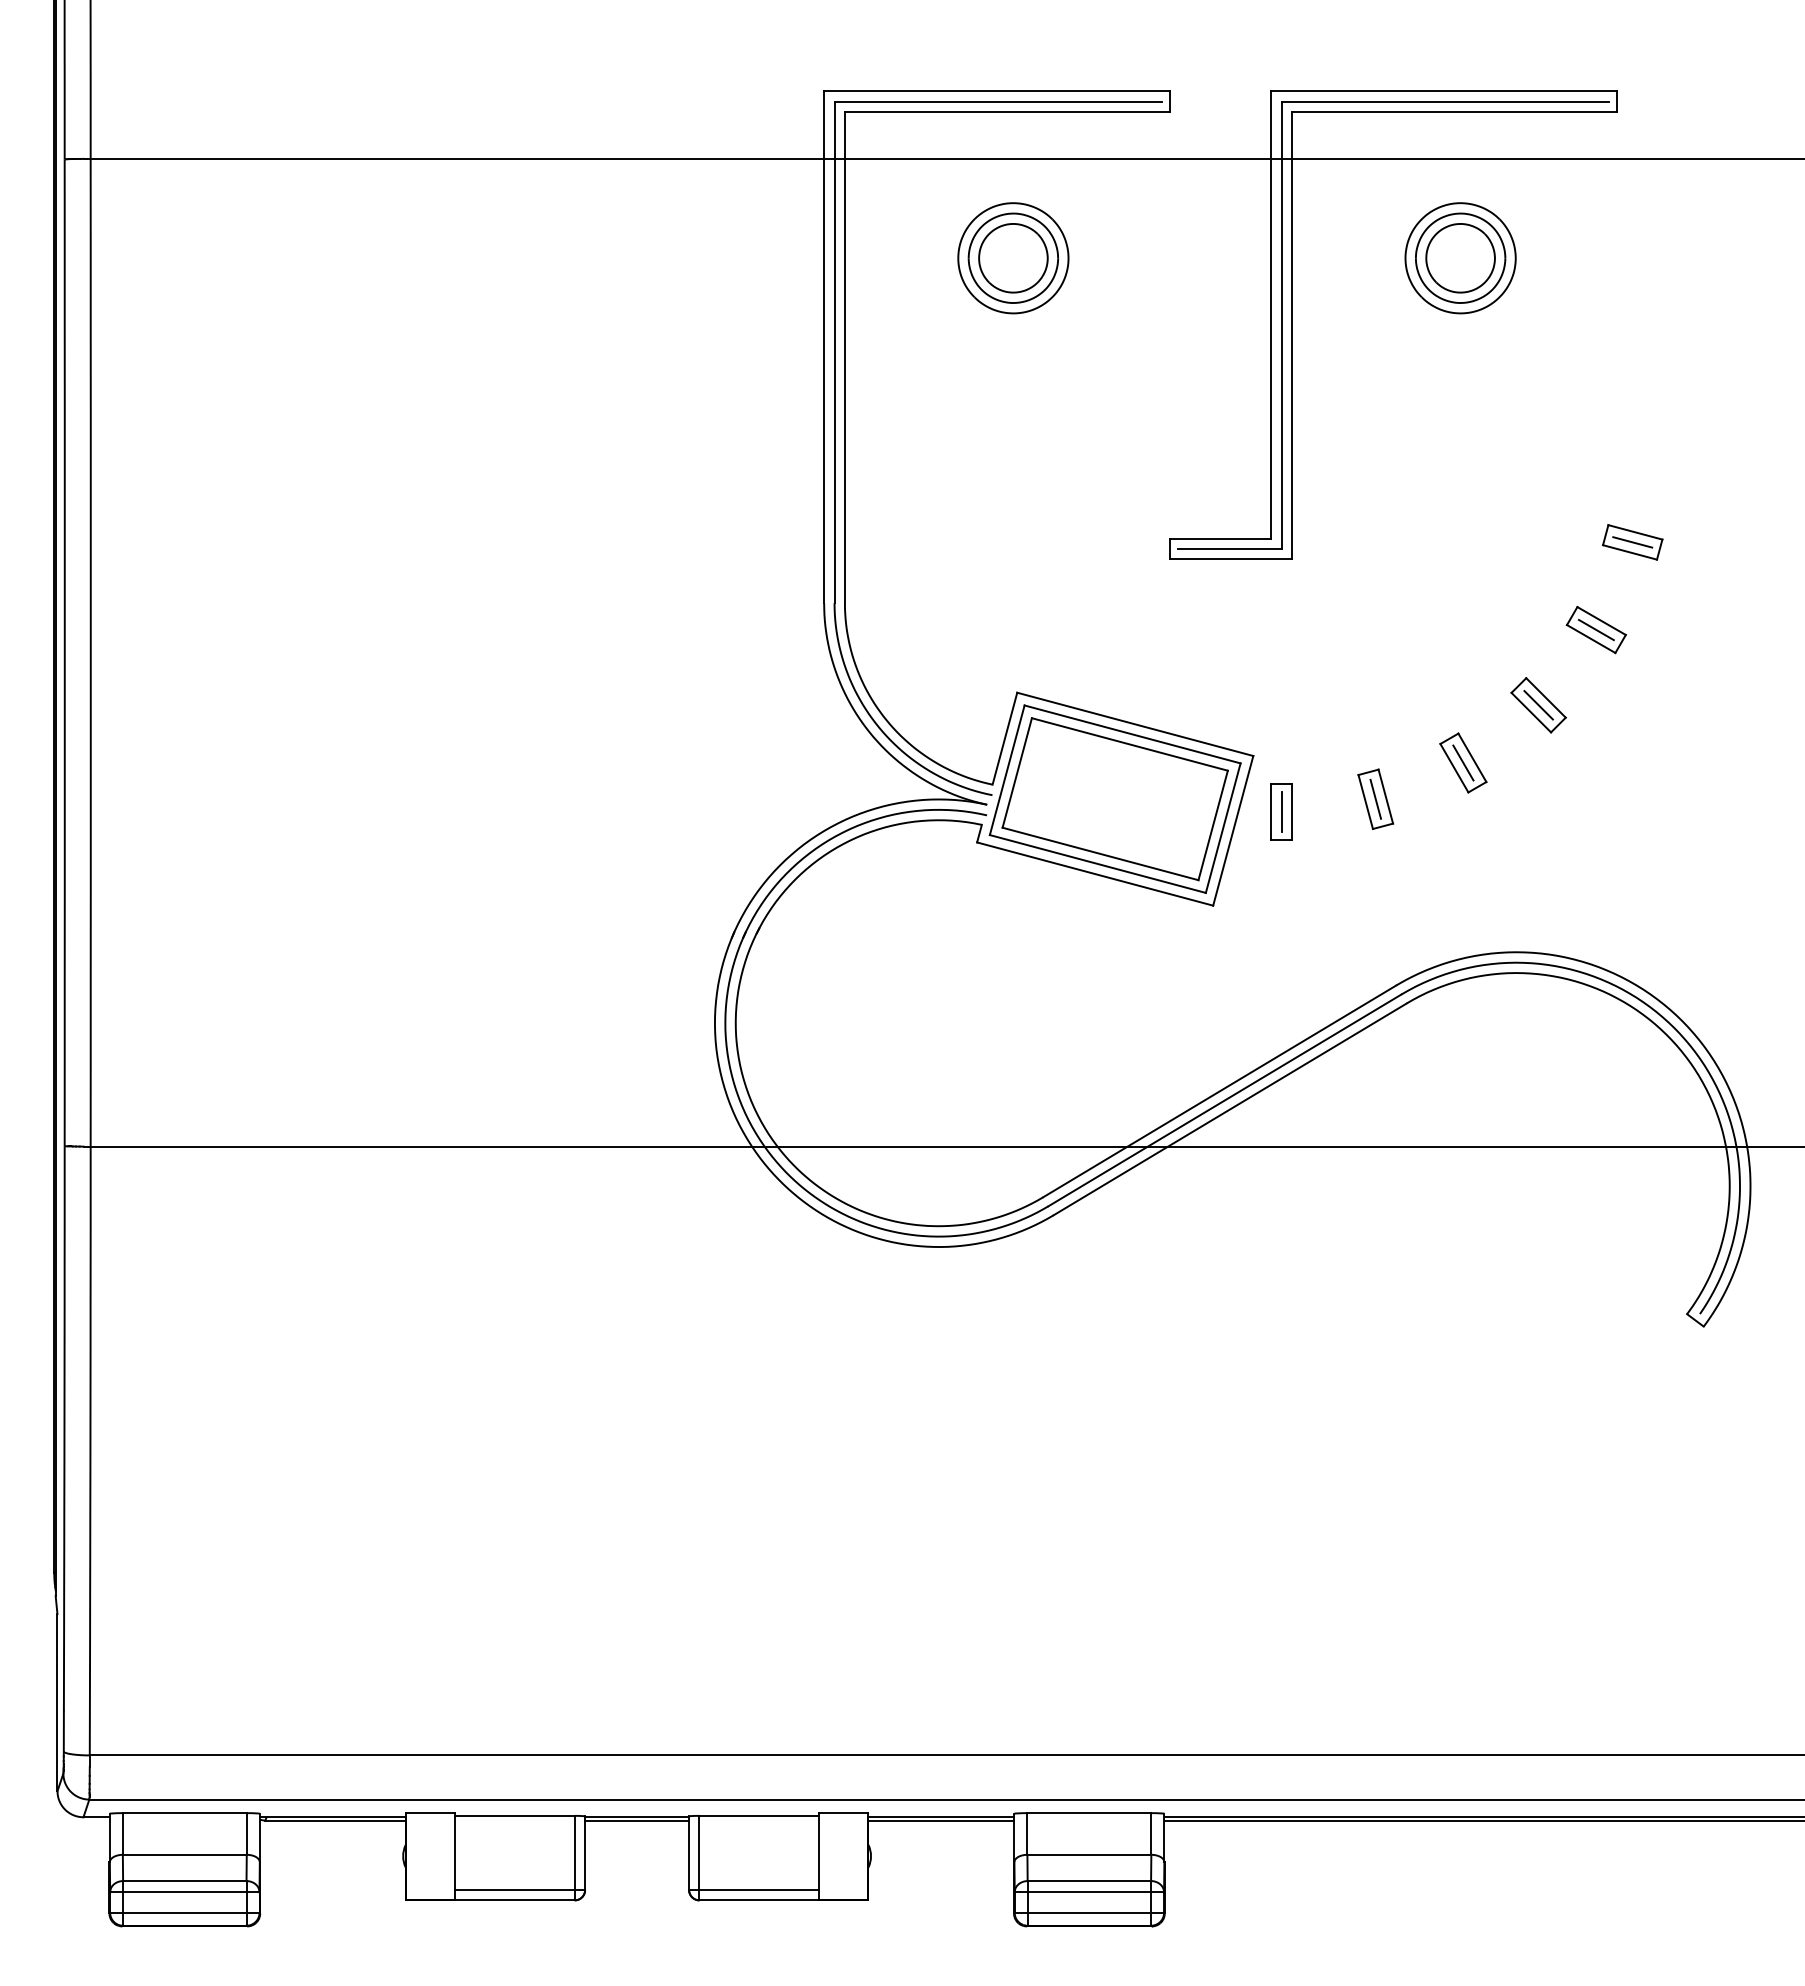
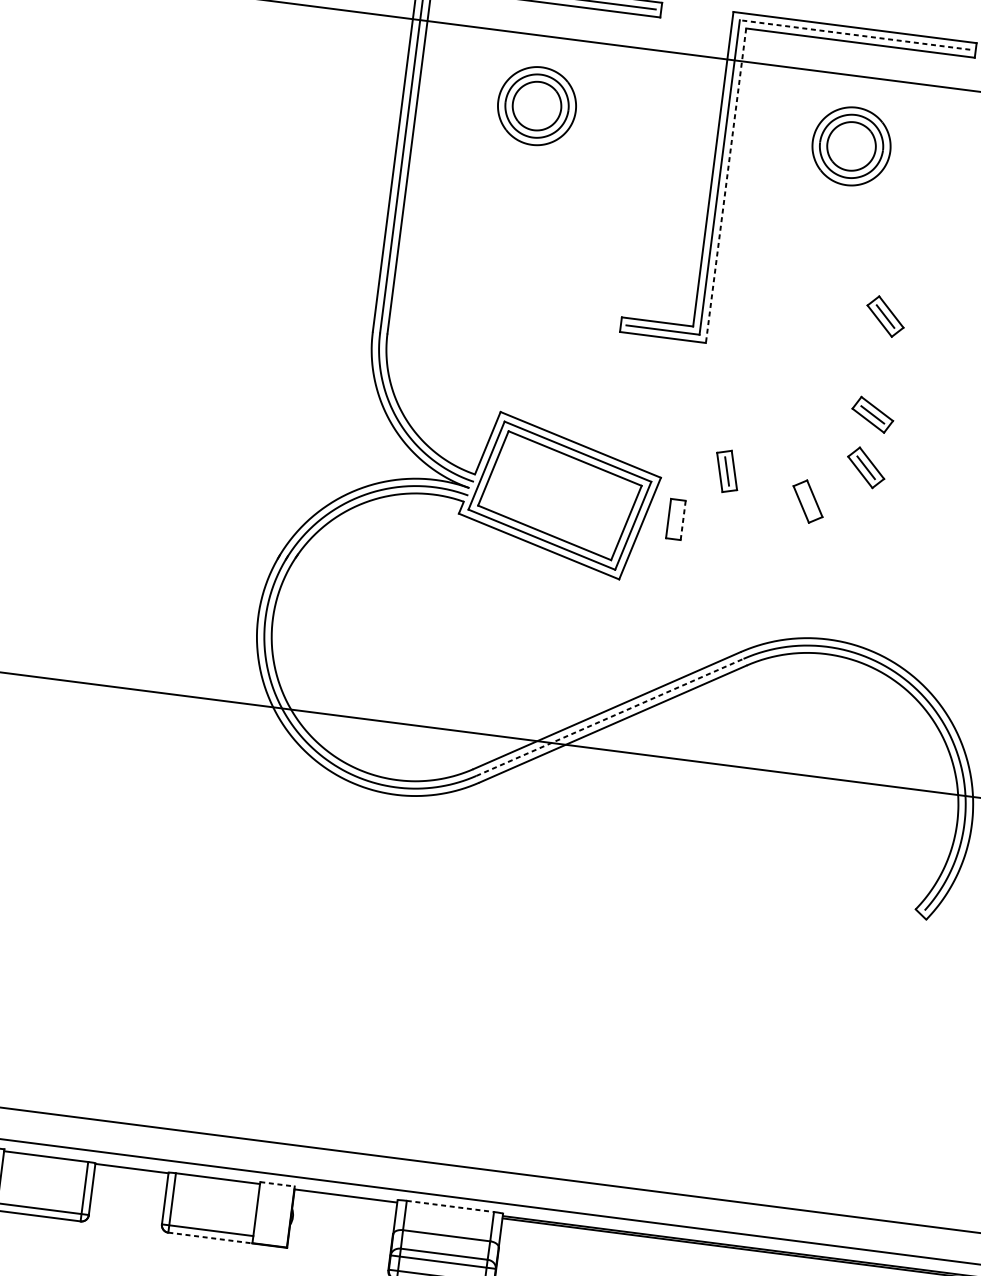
line: (1445, 101) -> (855, 34), solid -> dashed
line: (1292, 335) -> (726, 185), solid -> dashed
part: (1538, 490) -> (885, 316), added
part: (1632, 542) -> (946, 361), removed
part: (1595, 629) -> (872, 414), moved
line: (1463, 762) -> (808, 501), removed
part: (1375, 798) -> (726, 470), moved
line: (1281, 811) -> (675, 519), removed
line: (1292, 811) -> (683, 520), solid -> dashed
line: (1224, 1100) -> (609, 717), solid -> dashed
line: (844, 1813) -> (278, 1184), solid -> dashed
line: (1089, 1813) -> (450, 1206), solid -> dashed
line: (637, 1820) -> (131, 1170), removed
line: (940, 1820) -> (345, 1198), removed
line: (759, 1900) -> (210, 1238), solid -> dashed

